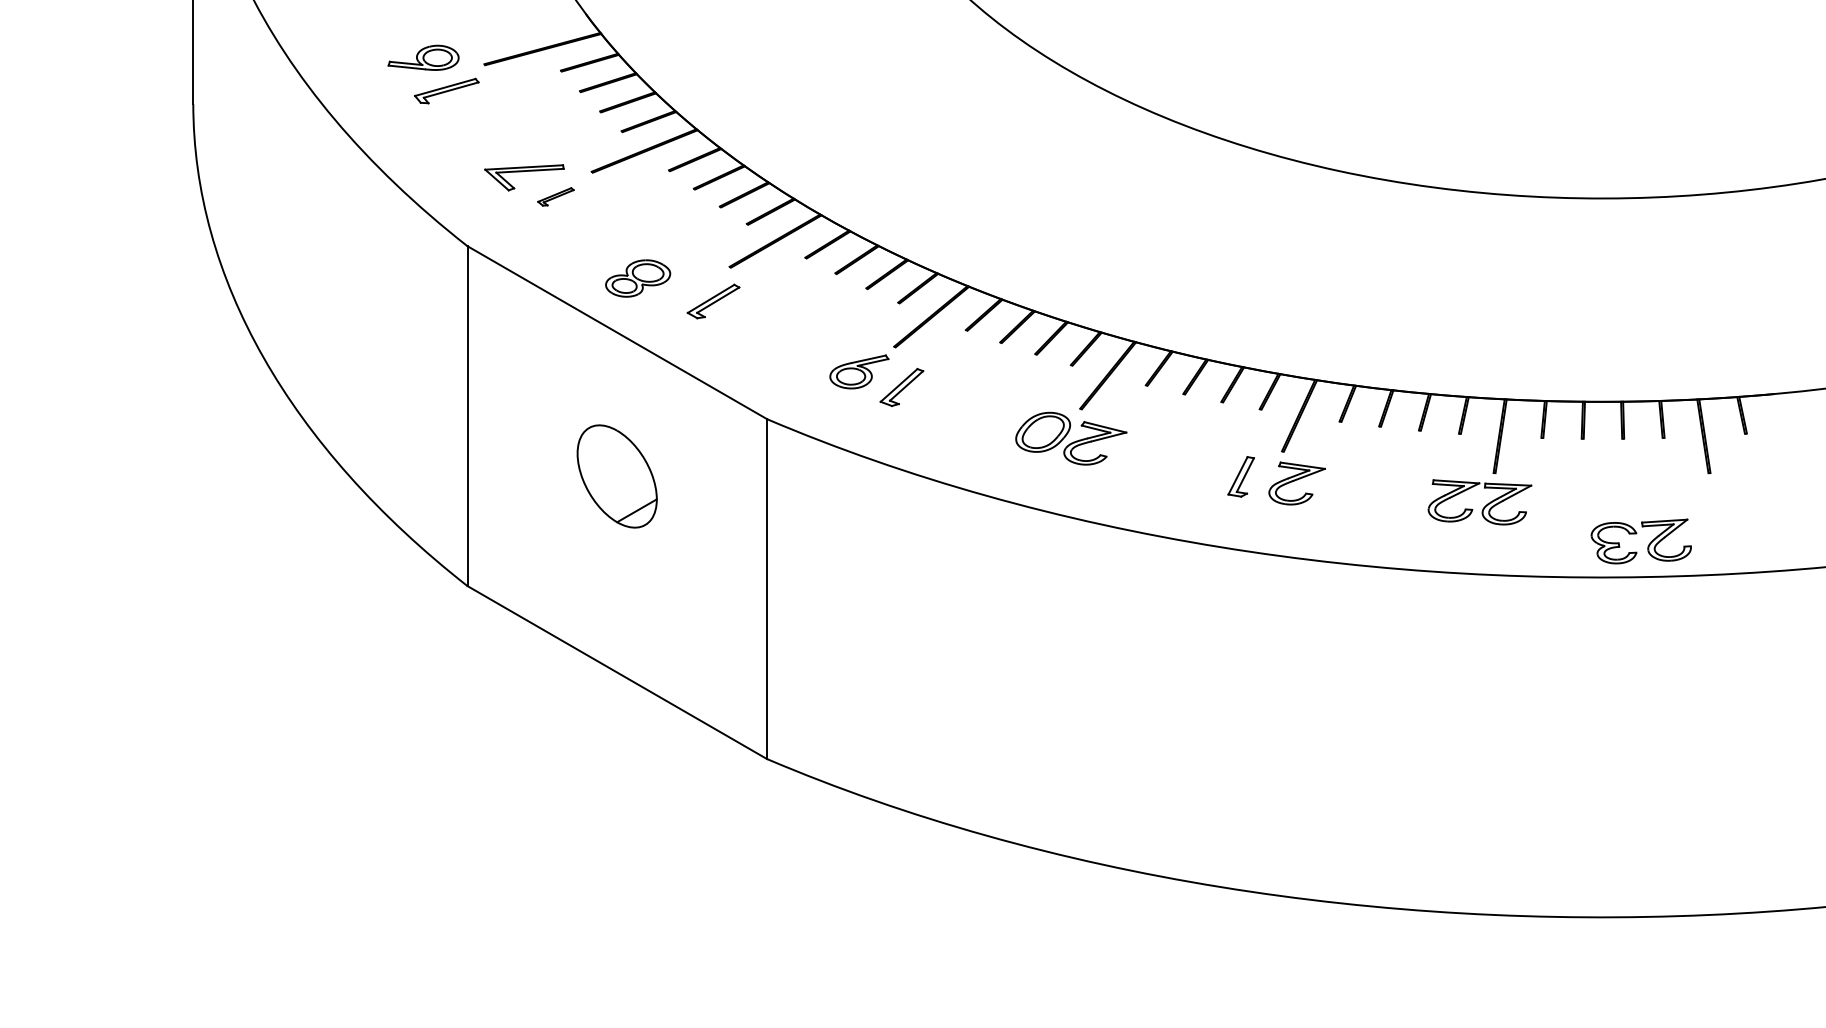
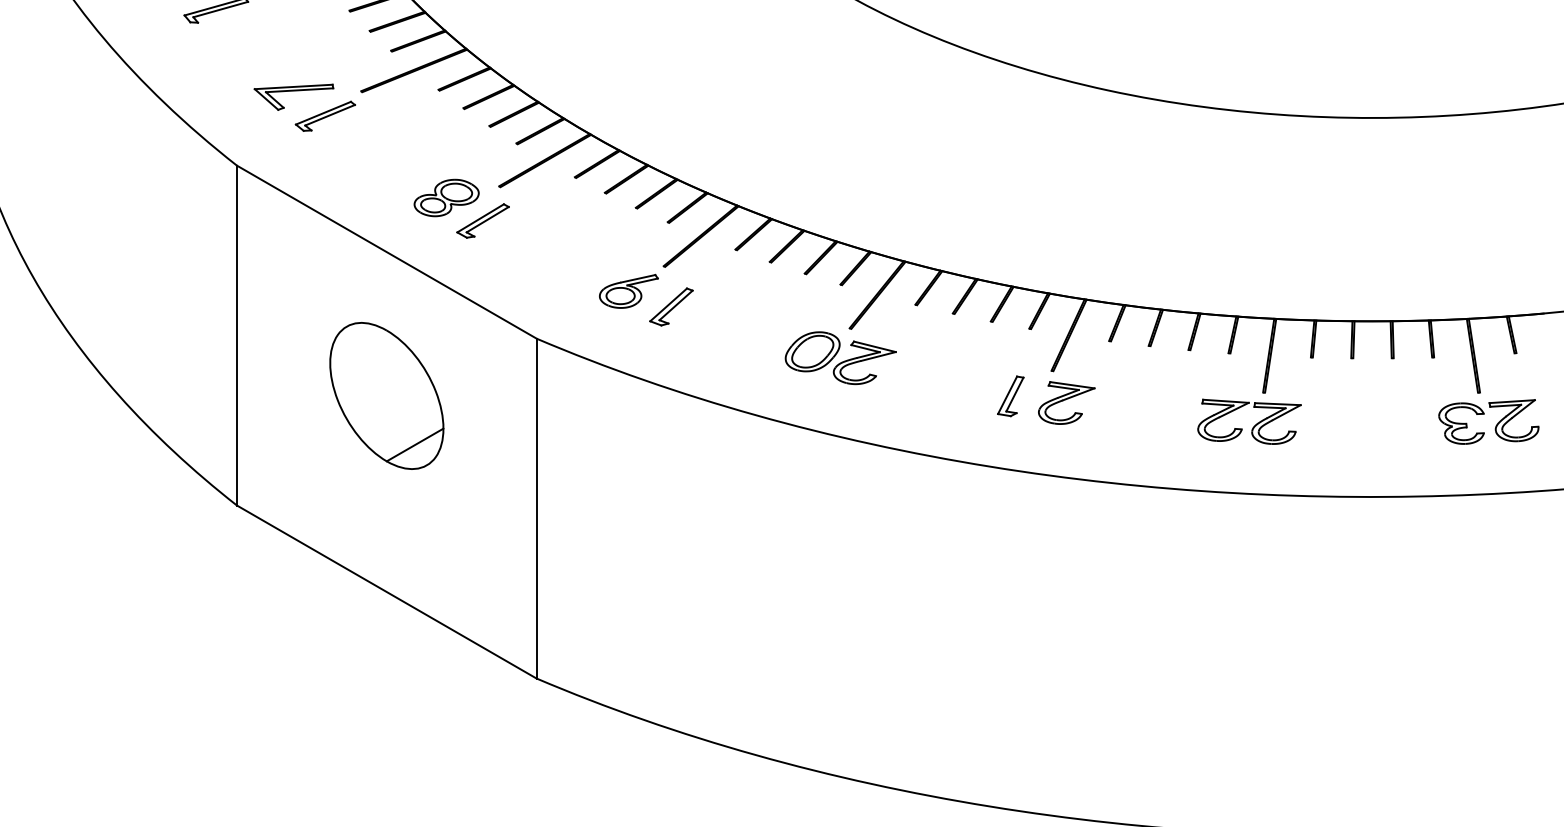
part: (555, 196) -> (325, 115), size x1.67
part: (638, 278) -> (447, 197), moved
part: (616, 476) -> (386, 395), size x1.43
part: (1636, 534) -> (1484, 414), moved

